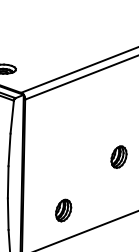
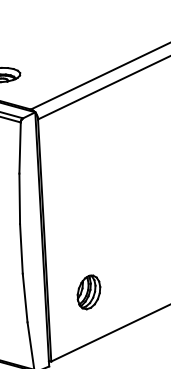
part: (63, 210) -> (88, 292), moved

